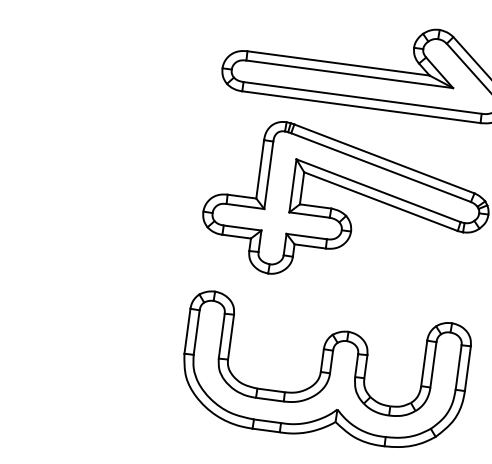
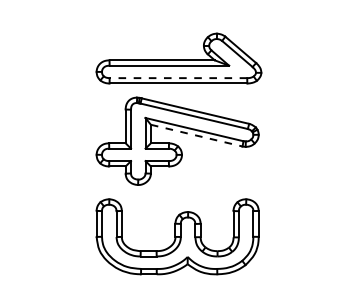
line: (362, 98) -> (178, 78), solid -> dashed
line: (382, 201) -> (197, 135), solid -> dashed

